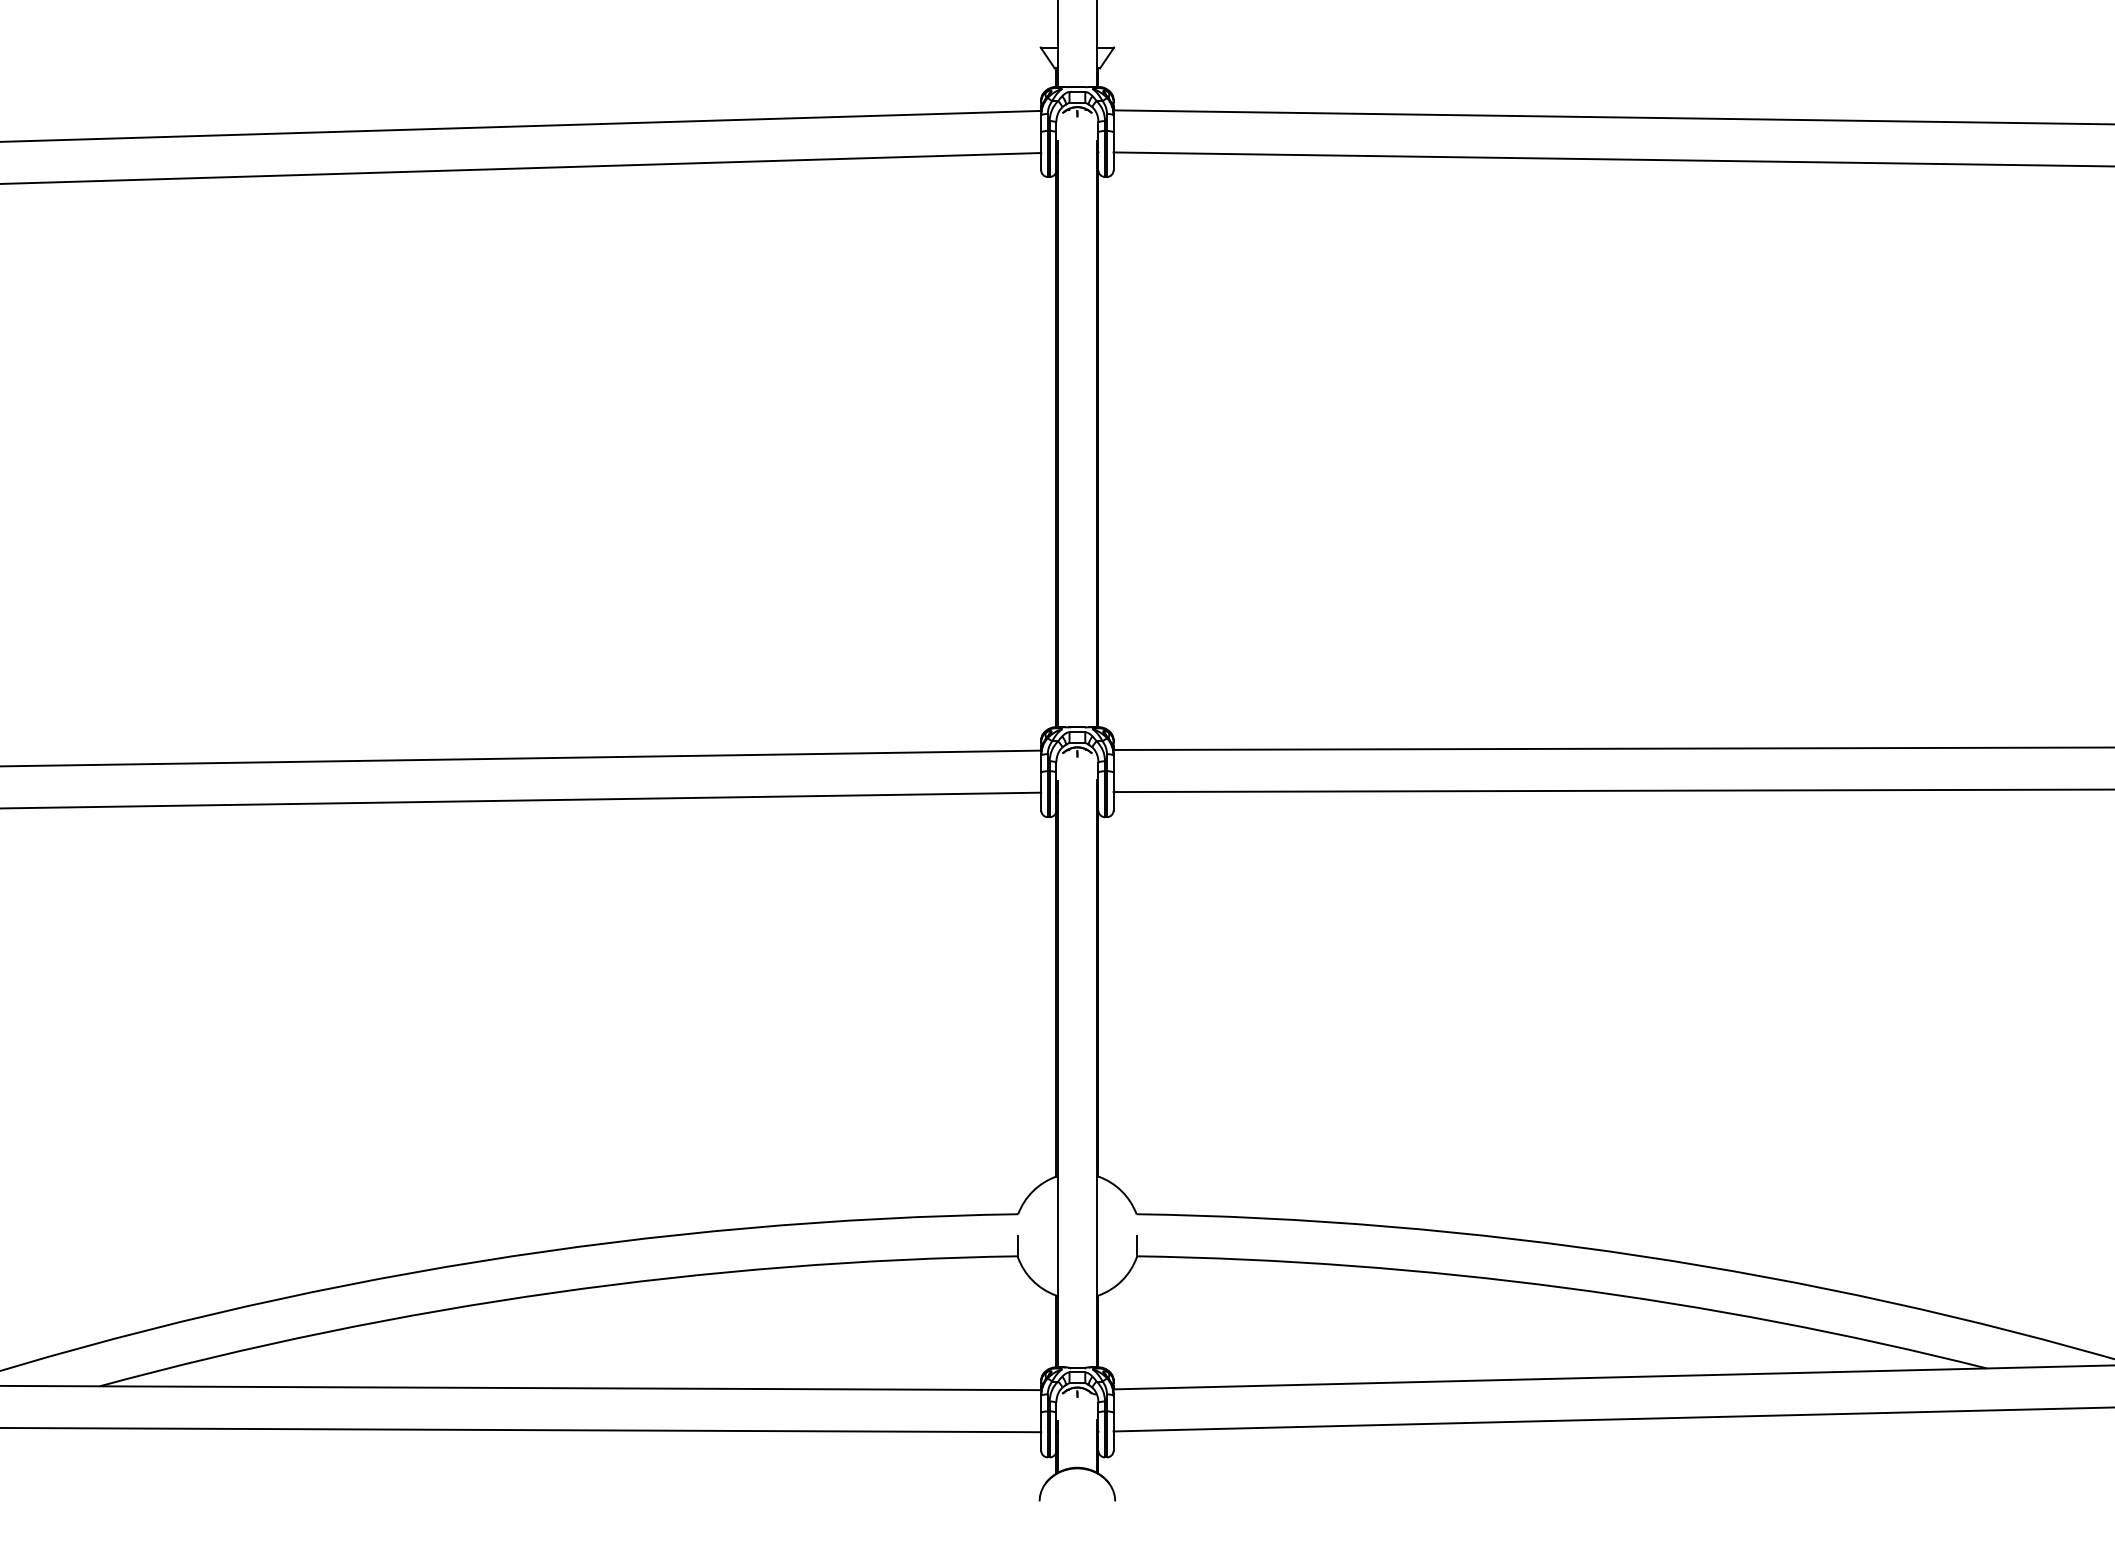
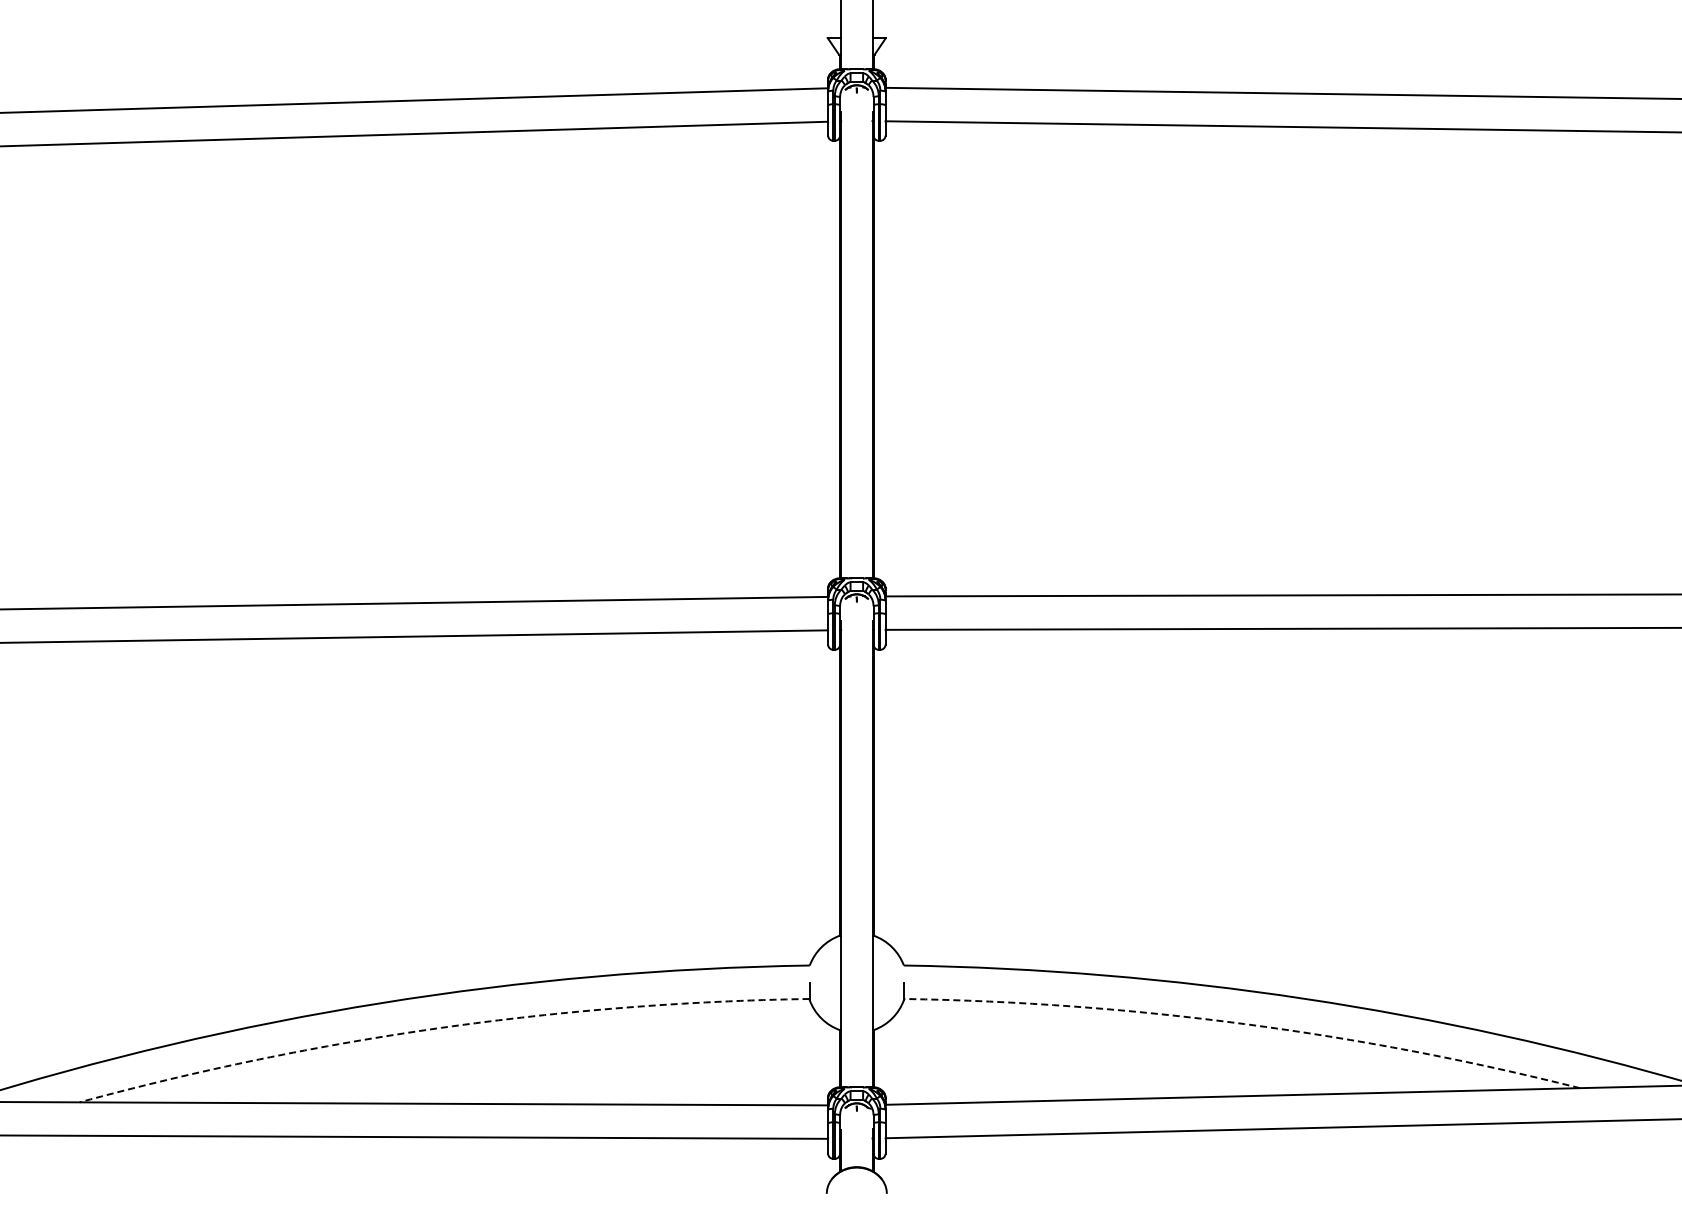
arc: (1564, 1288) -> (1244, 1024), solid -> dashed
arc: (555, 1292) -> (441, 1027), solid -> dashed

